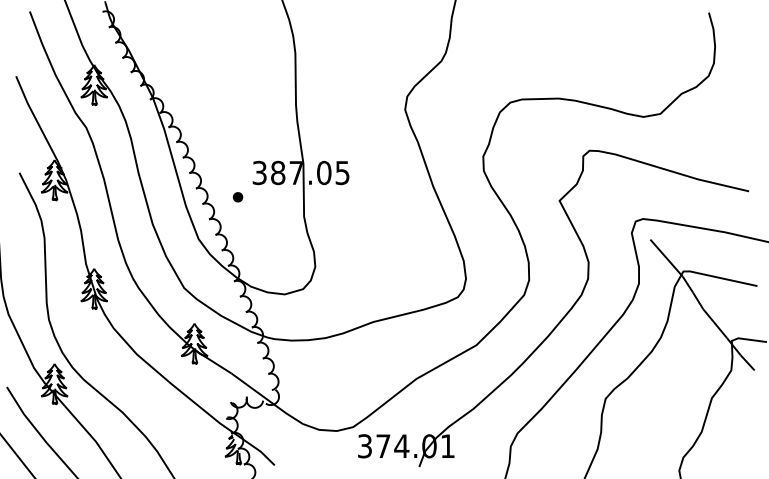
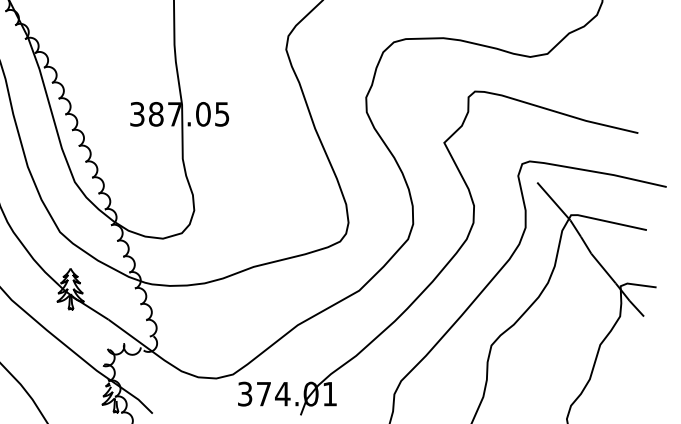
part: (237, 197) -> (114, 139), removed

